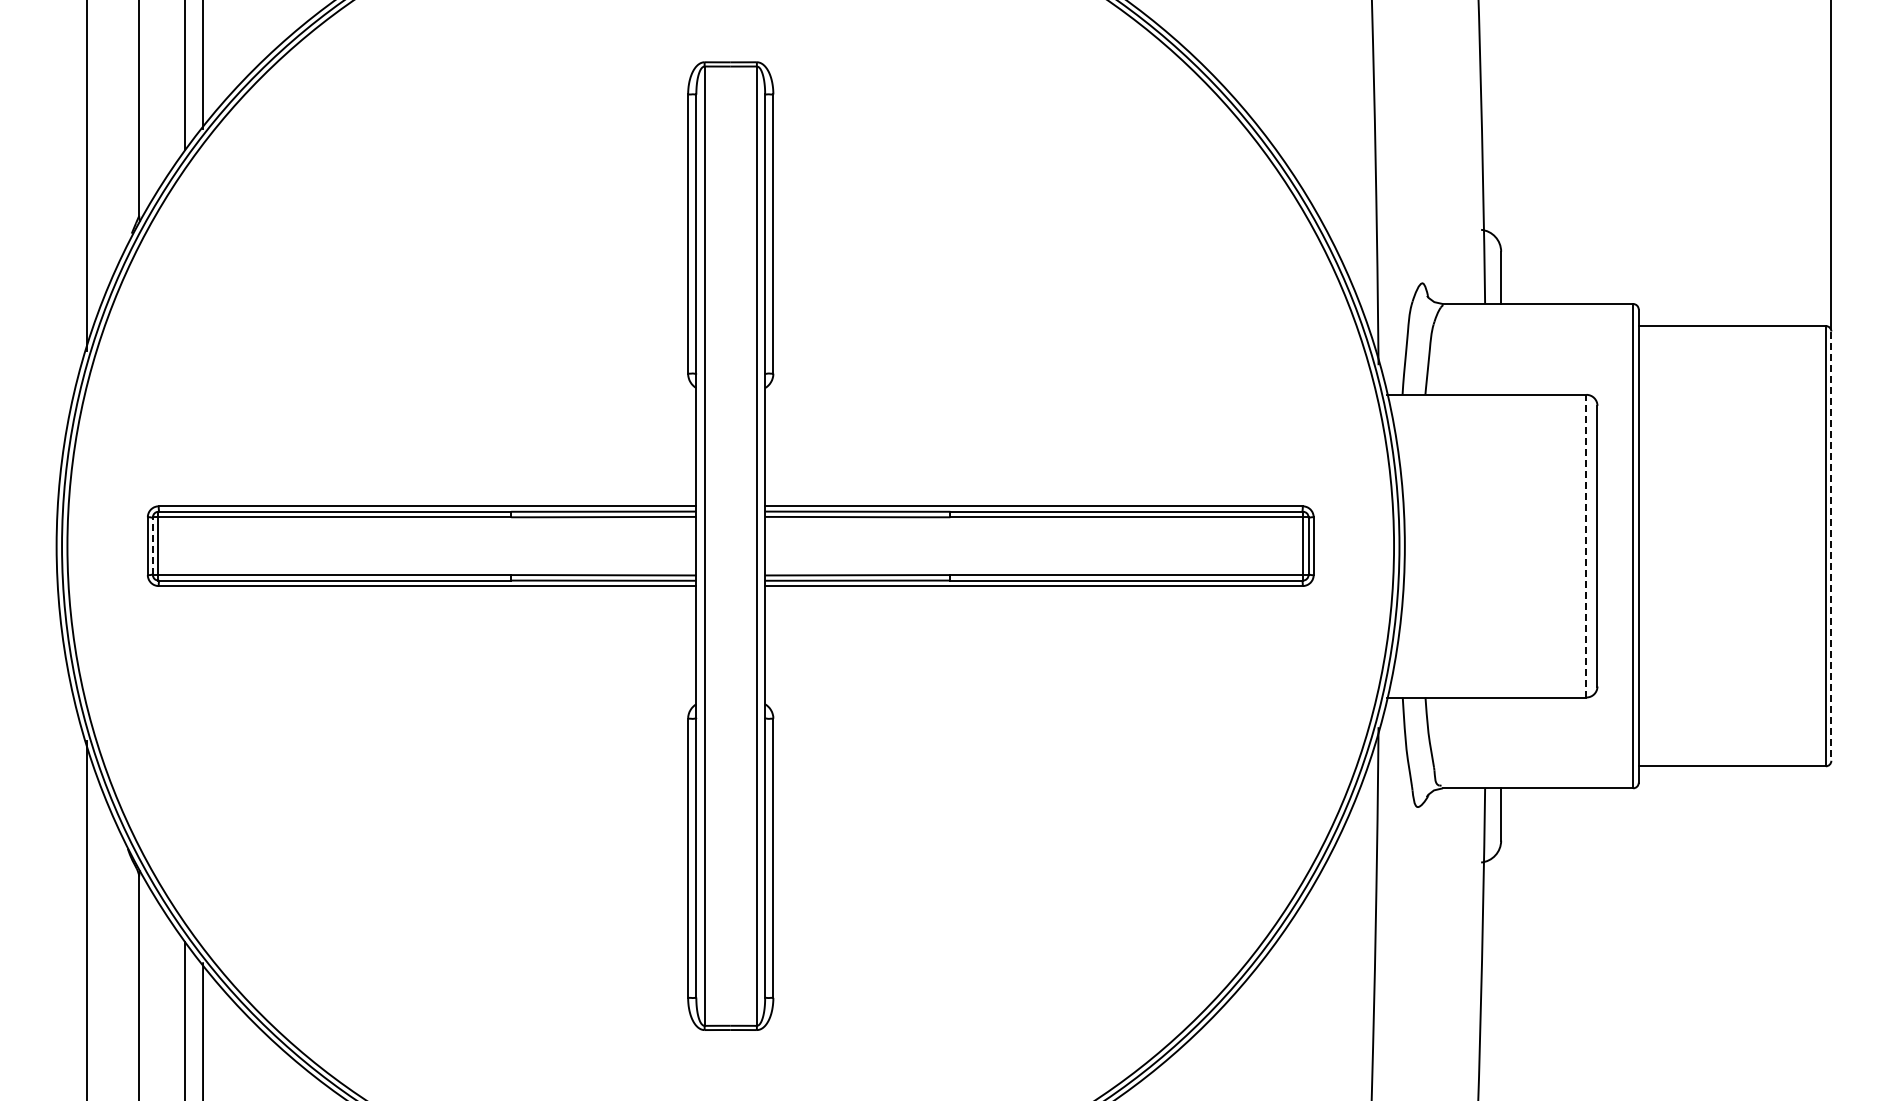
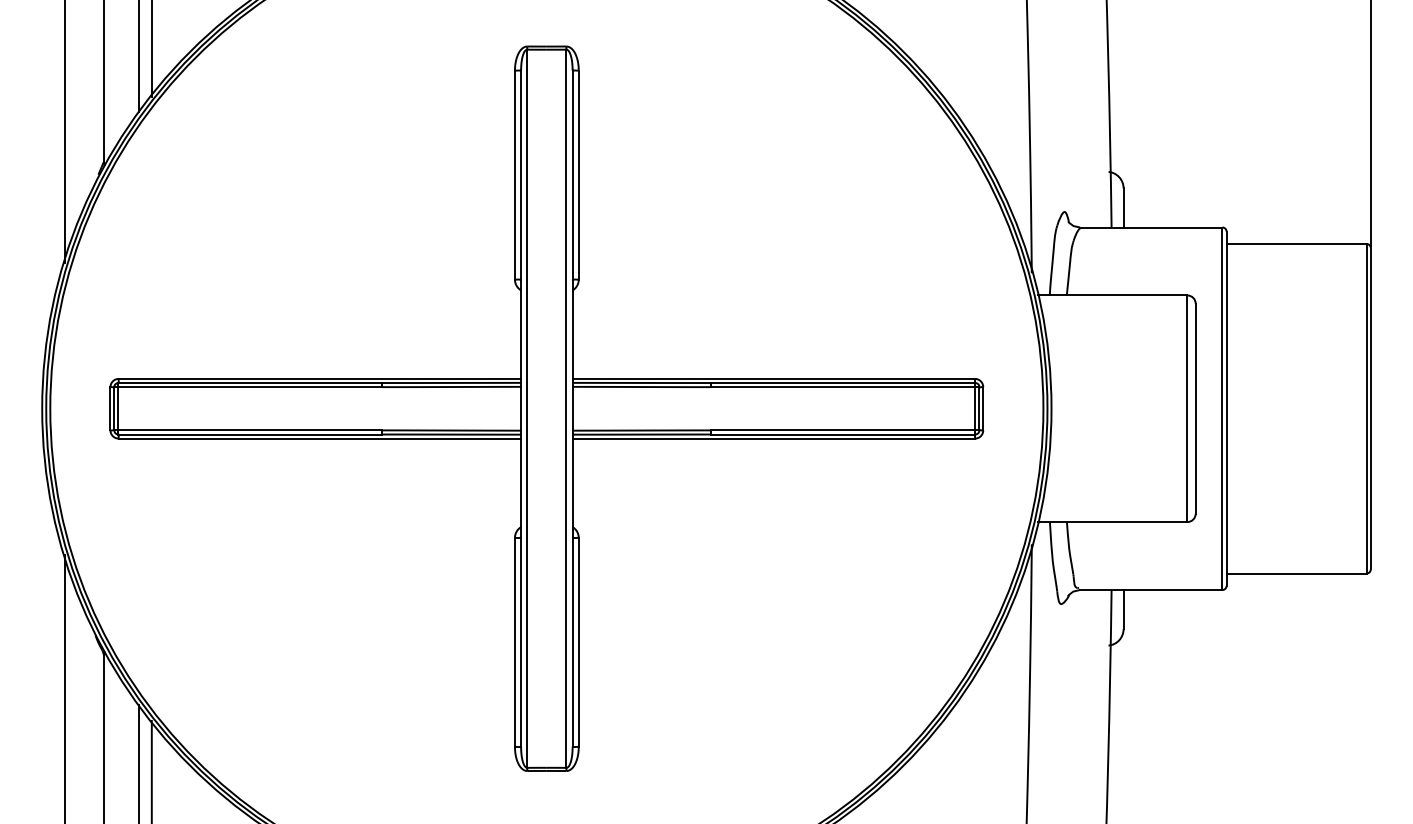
line: (1586, 545) -> (1187, 408), dashed -> solid
line: (152, 546) -> (113, 409), dashed -> solid
line: (1831, 546) -> (1370, 409), dashed -> solid

